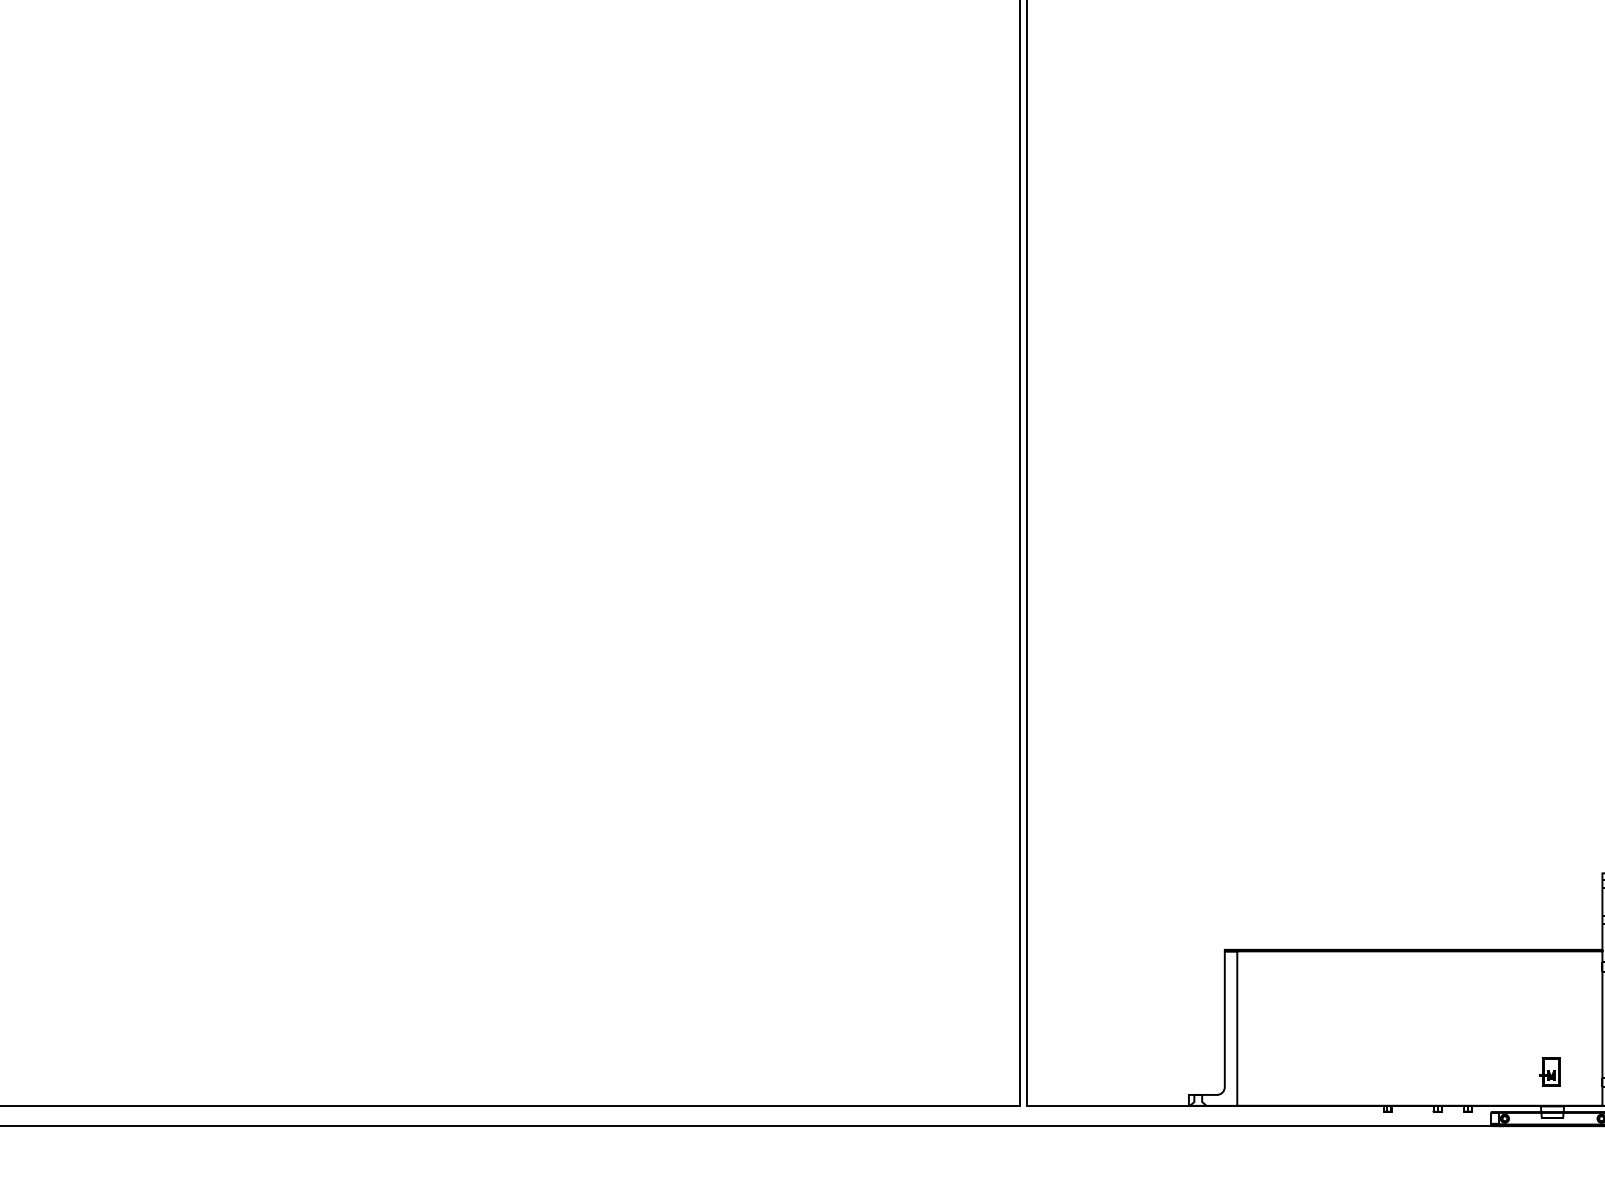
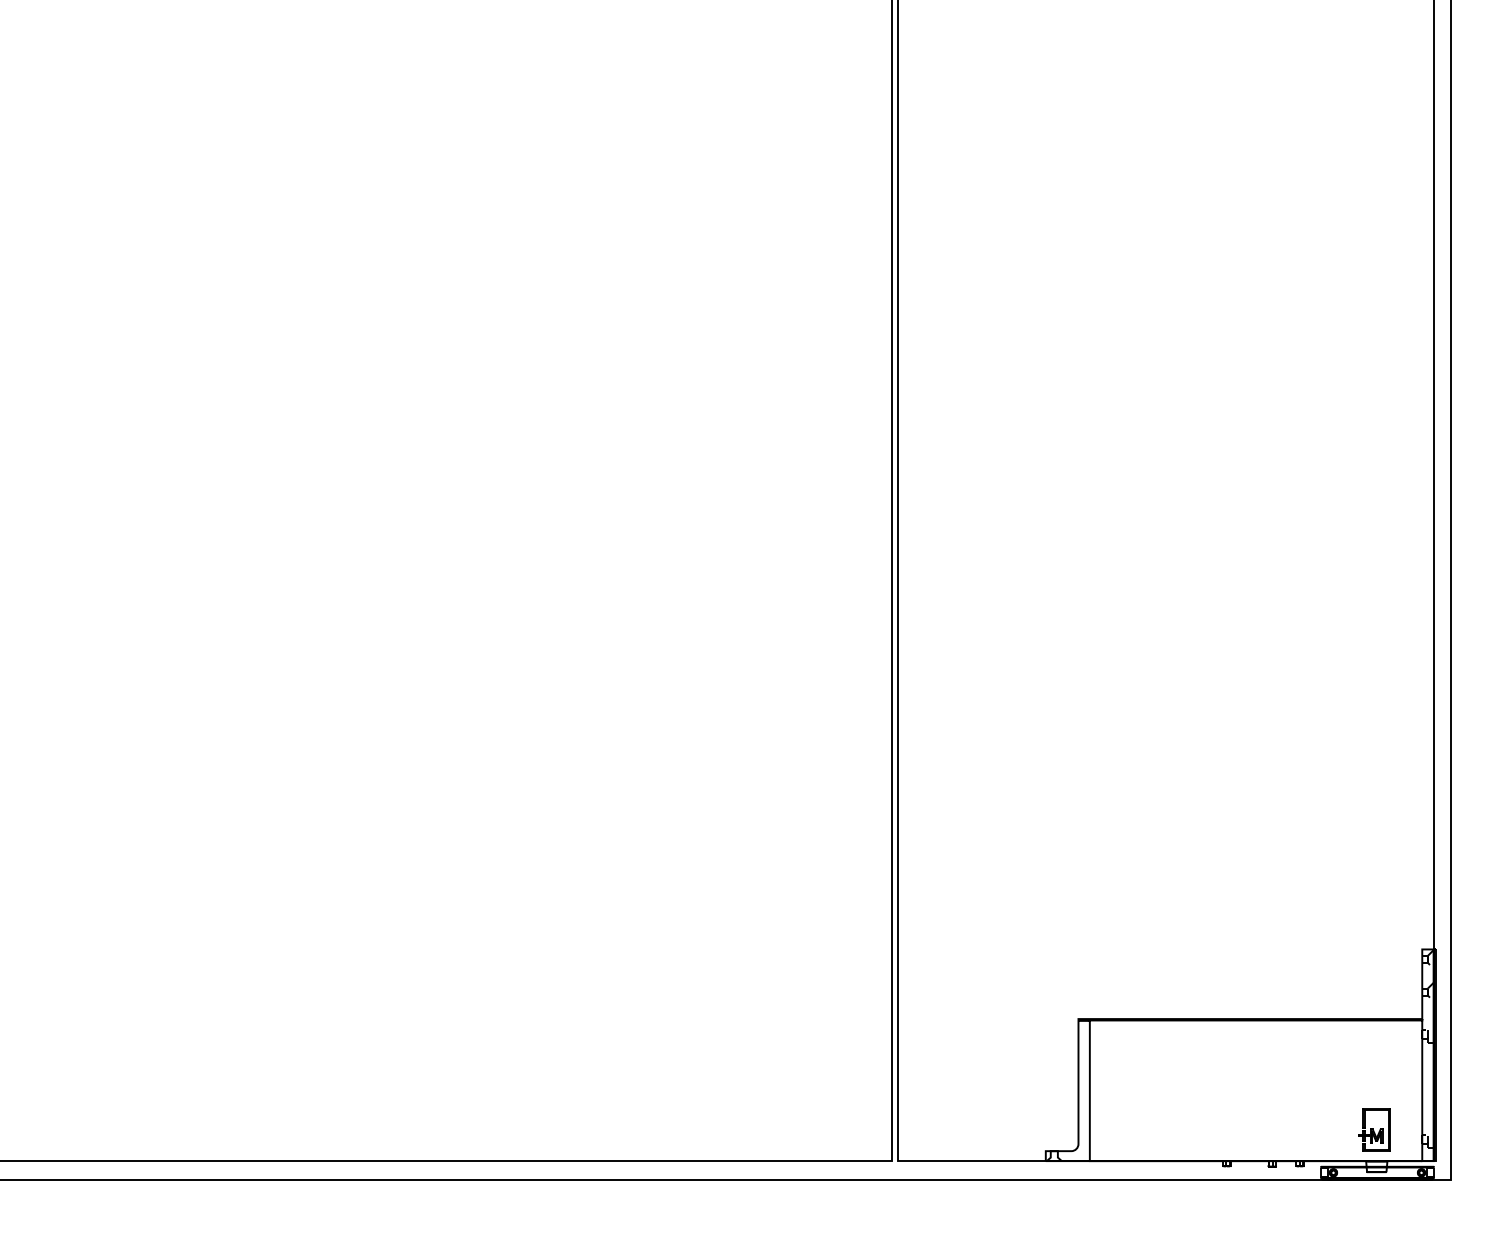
part: (1549, 1071) -> (1374, 1129), size x1.67

